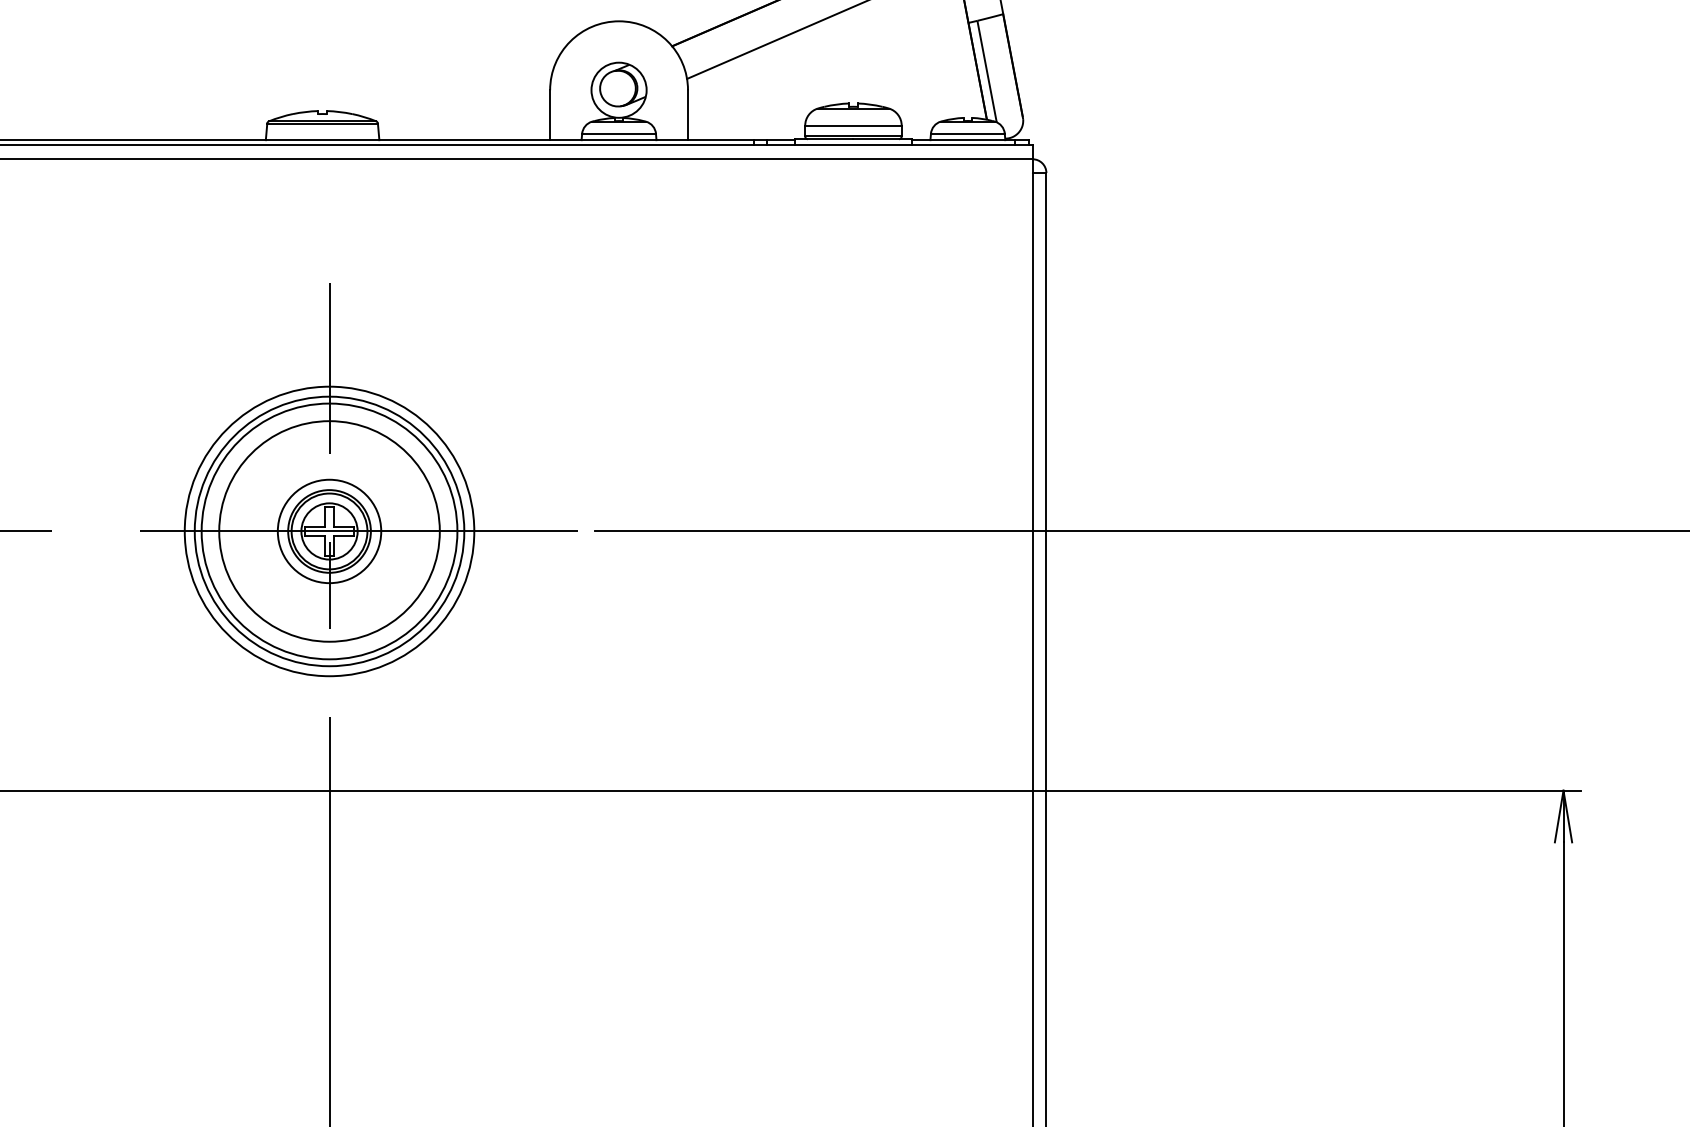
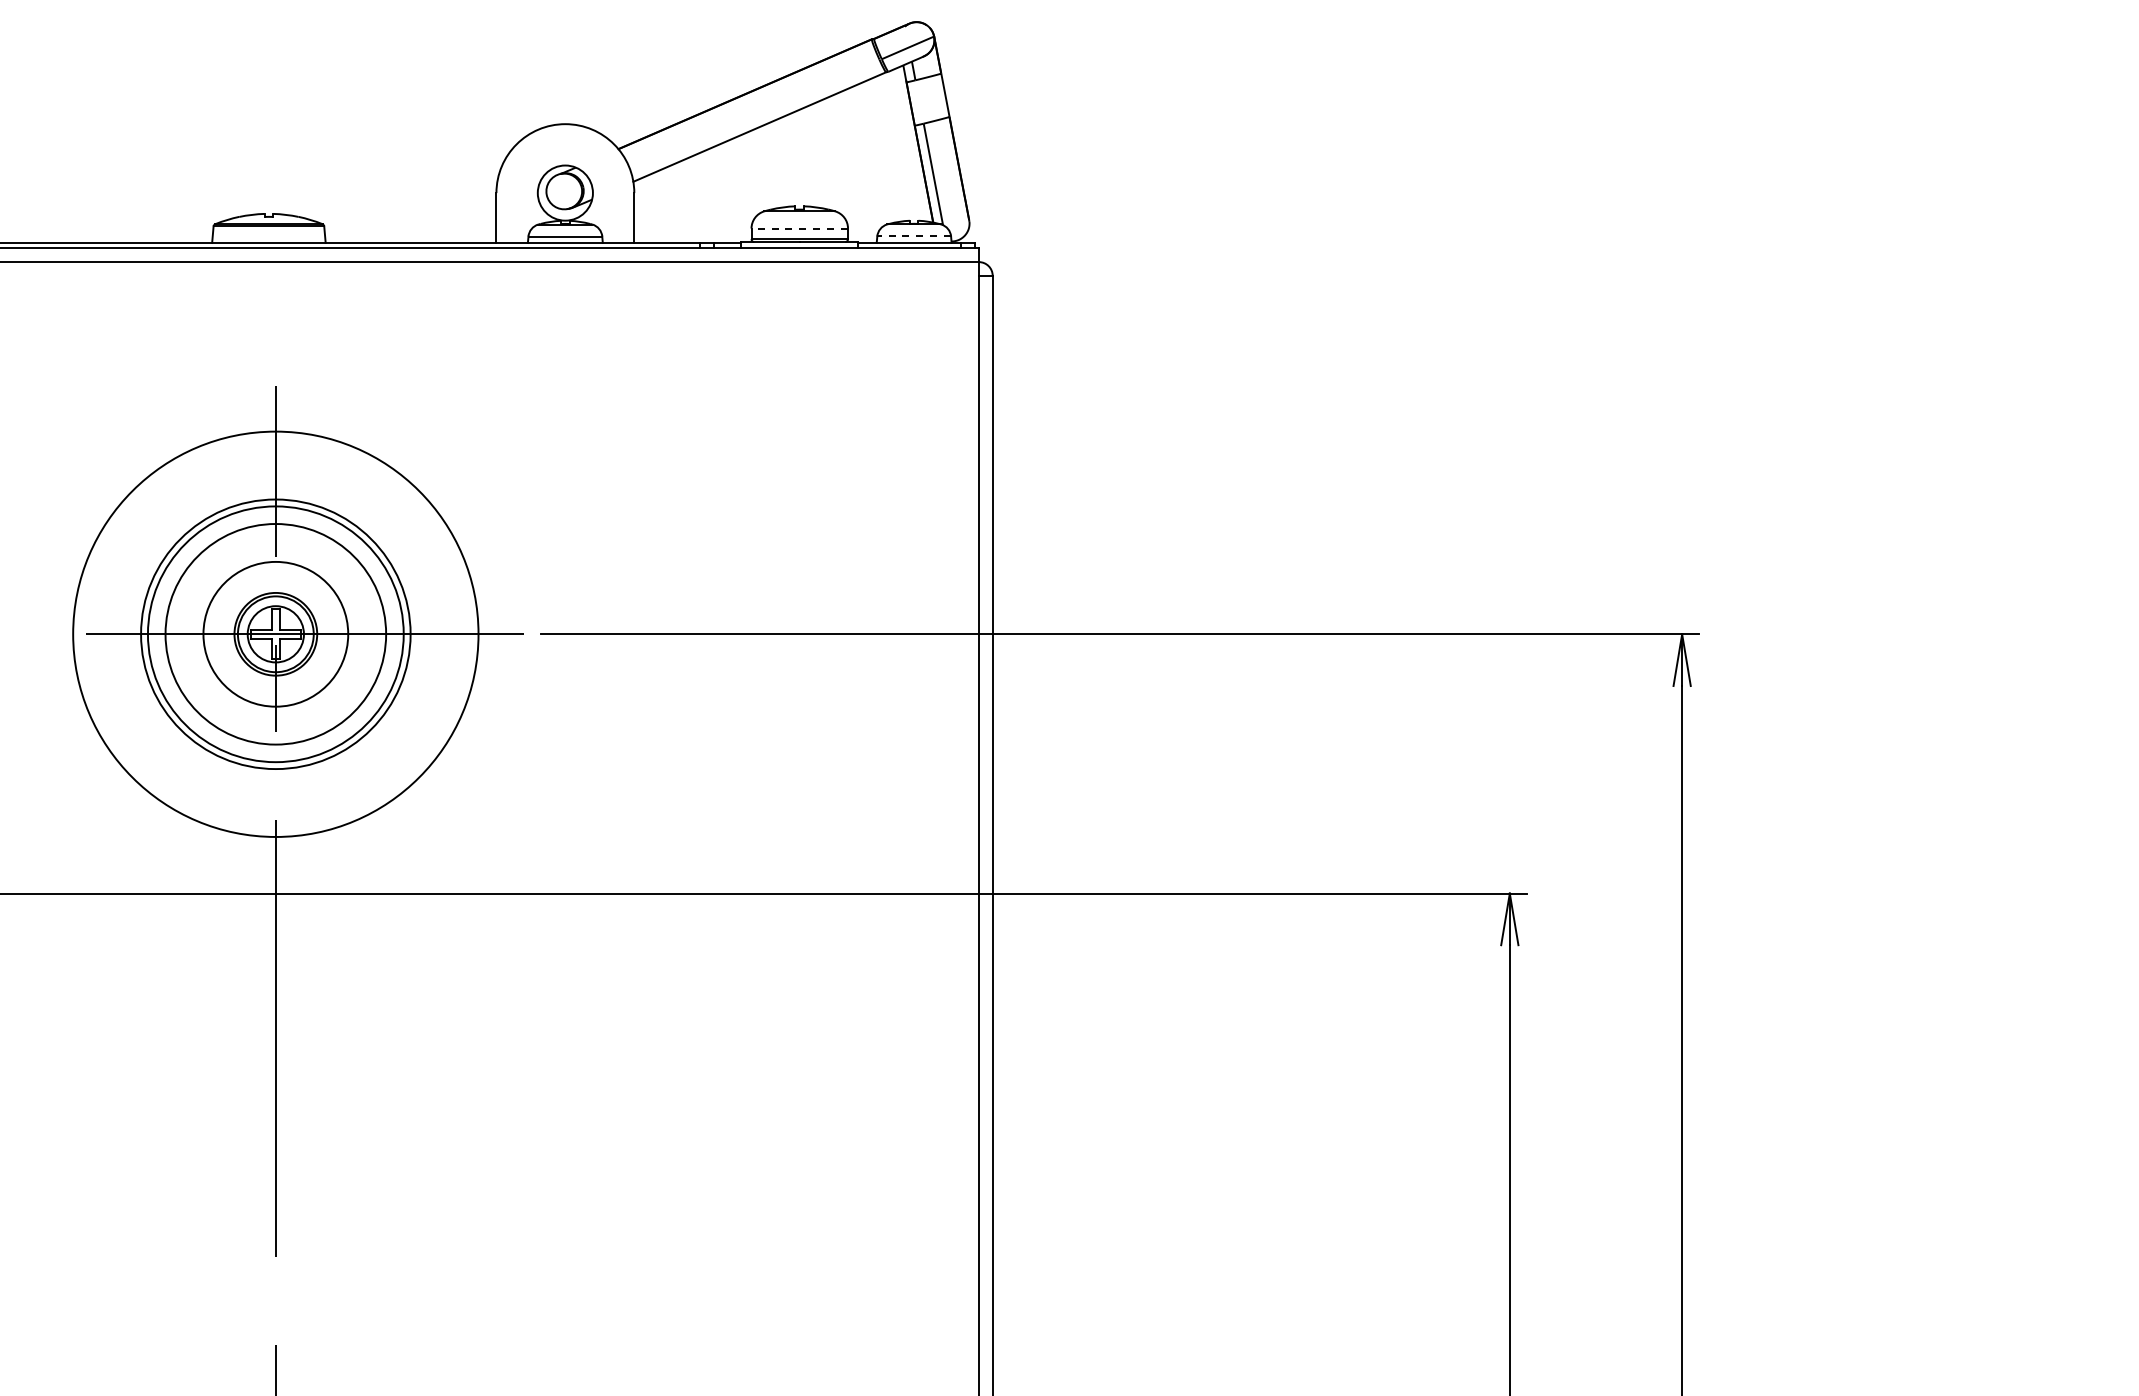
line: (853, 125) -> (799, 228), solid -> dashed
line: (968, 133) -> (914, 236), solid -> dashed
circle: (329, 531) -> (275, 634), size x1.4
circle: (329, 531) -> (275, 634), size x1.4

